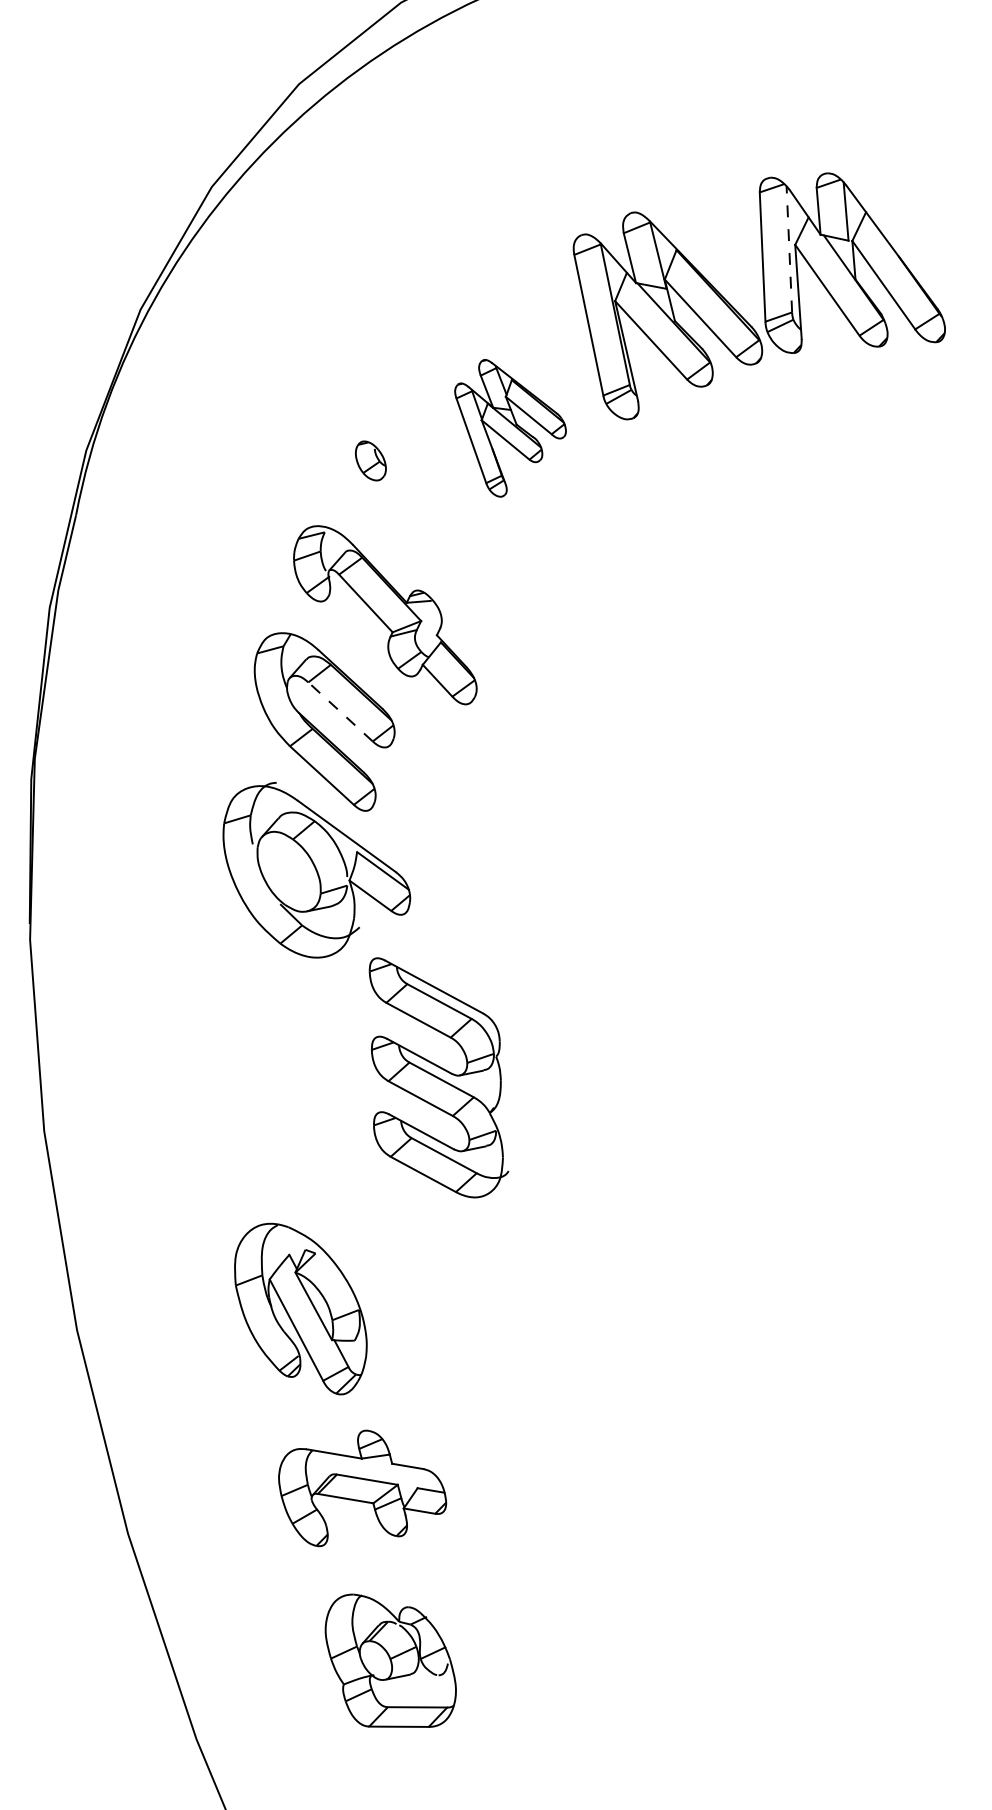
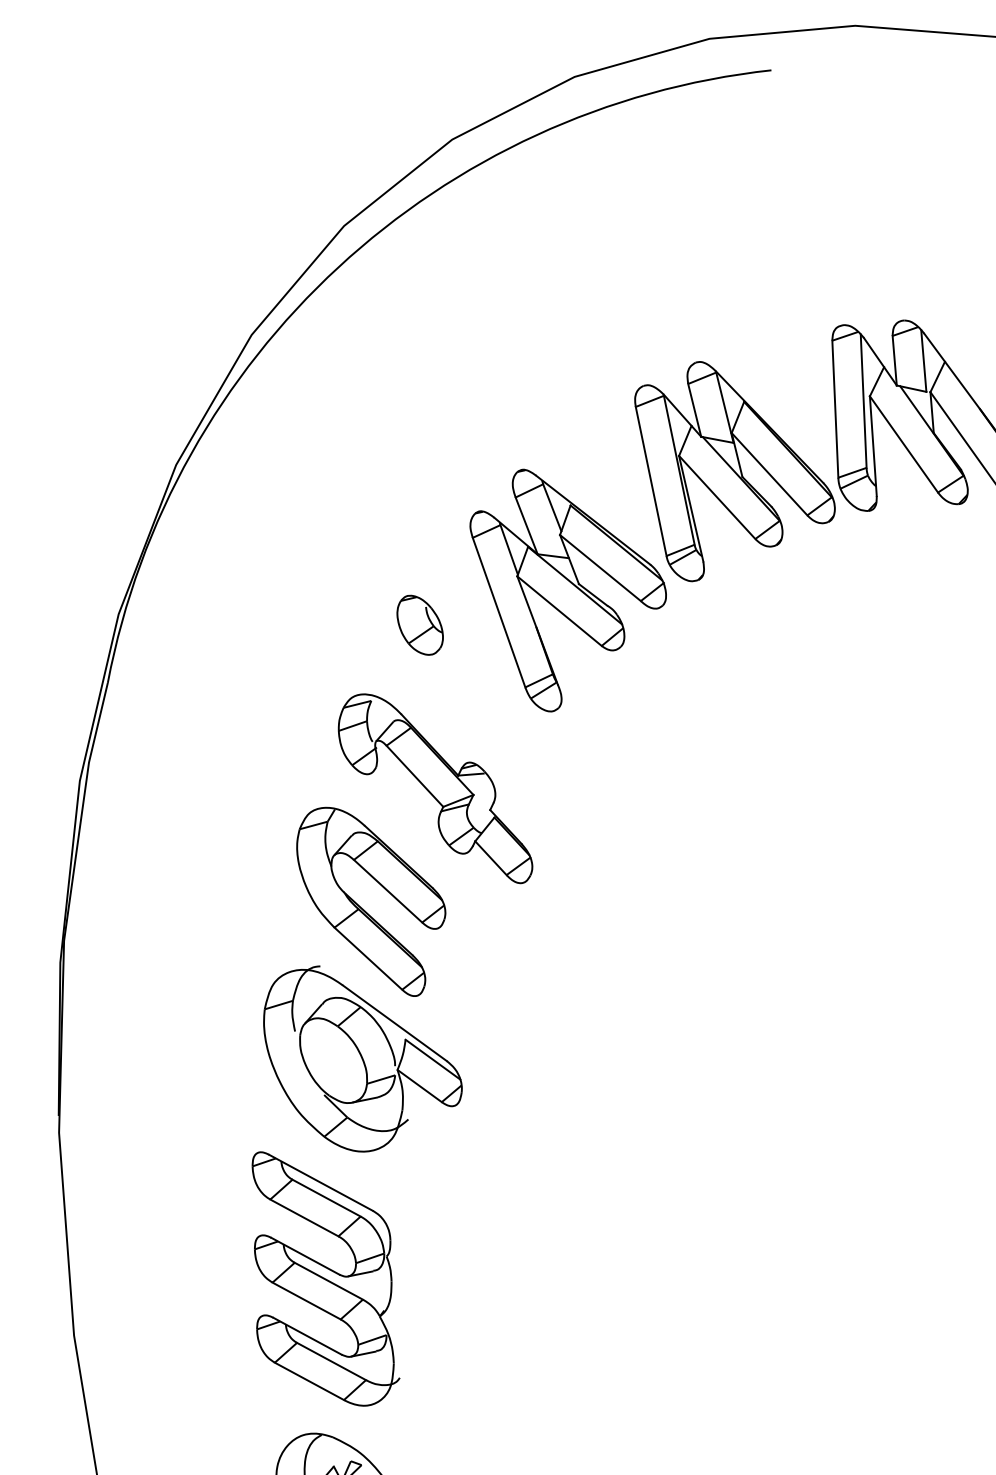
line: (789, 248) -> (863, 400), dashed -> solid
part: (510, 428) -> (568, 590), size x1.67
part: (370, 460) -> (419, 624), size x1.43
line: (340, 711) -> (388, 890), dashed -> solid
part: (438, 1077) -> (325, 1278), moved

